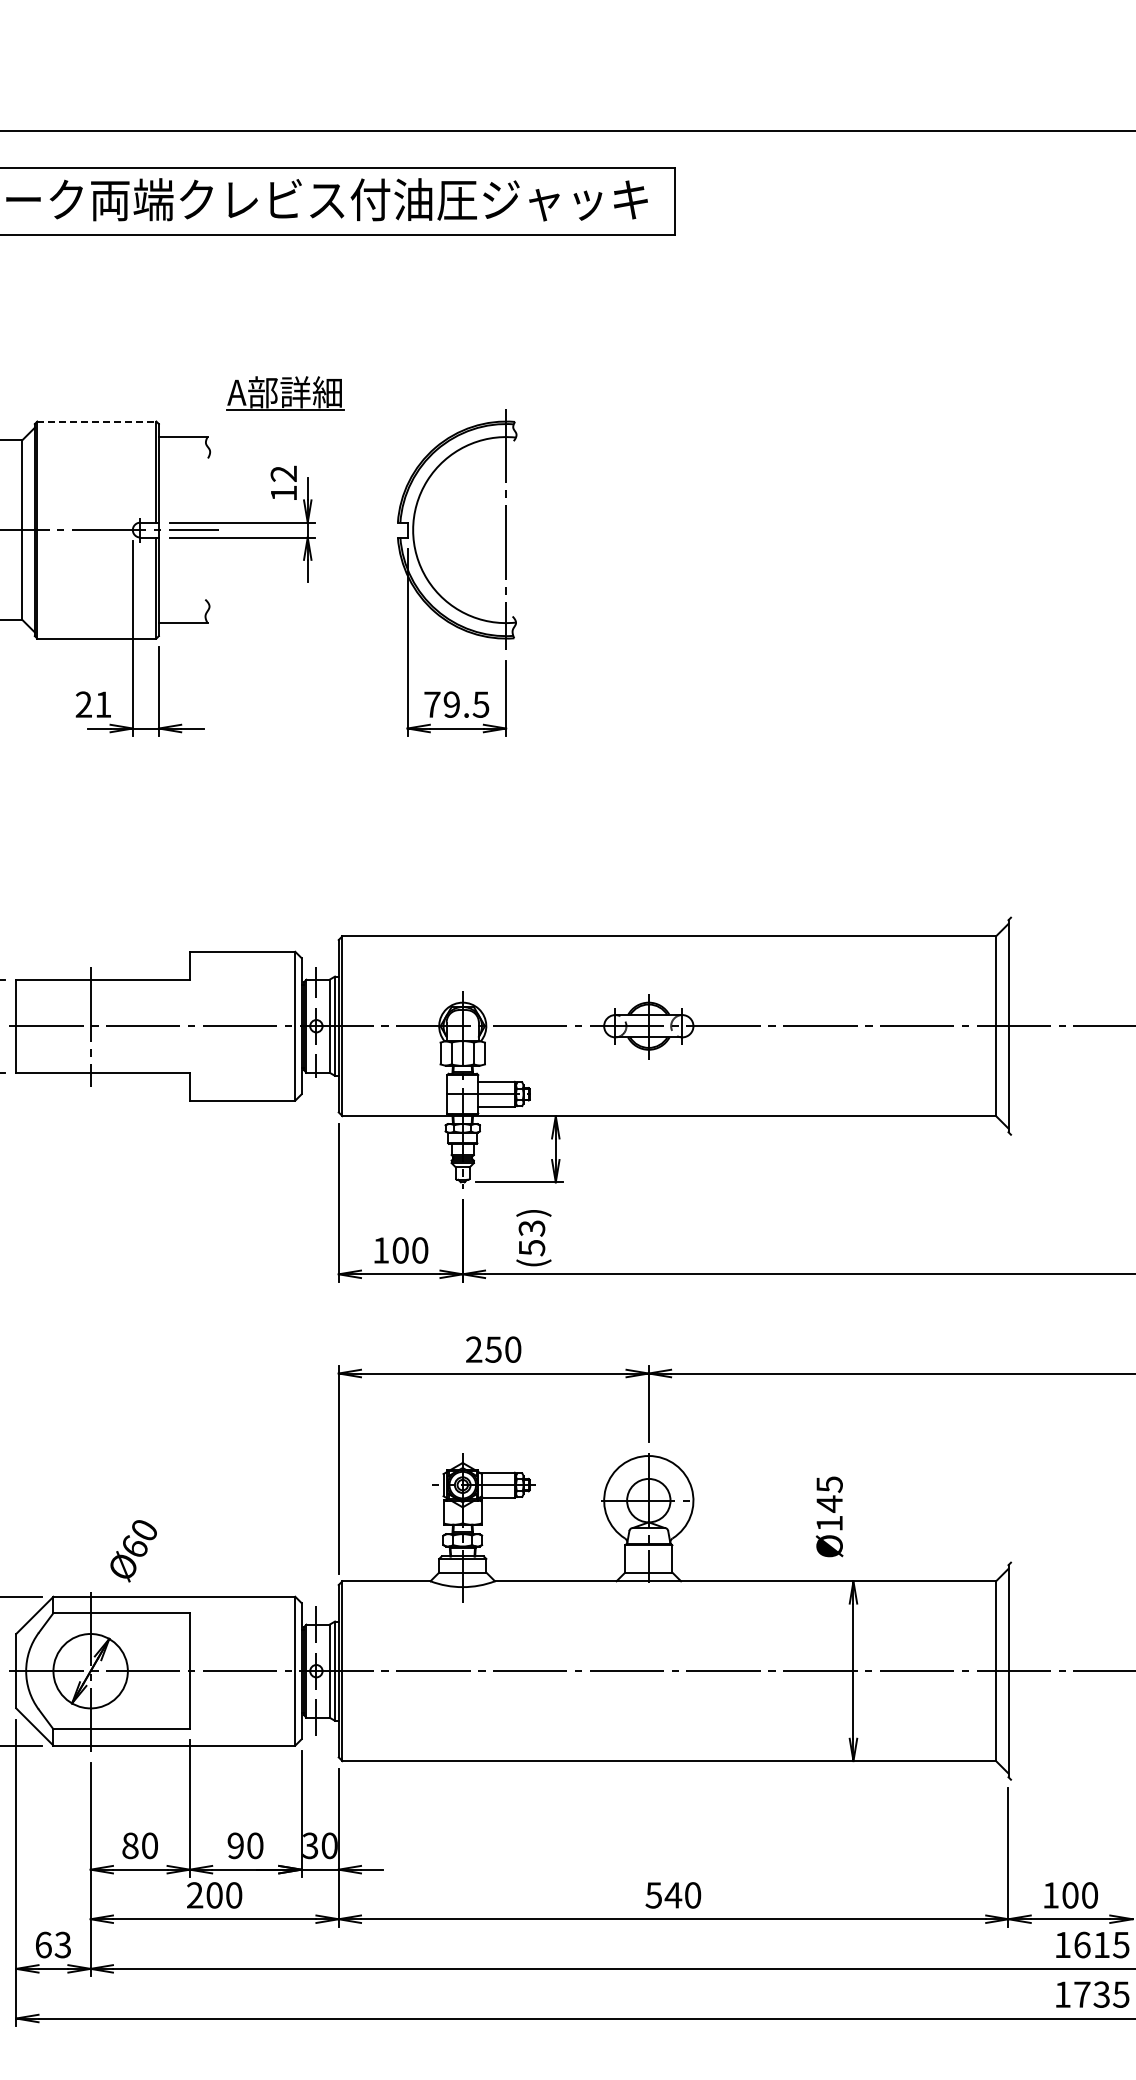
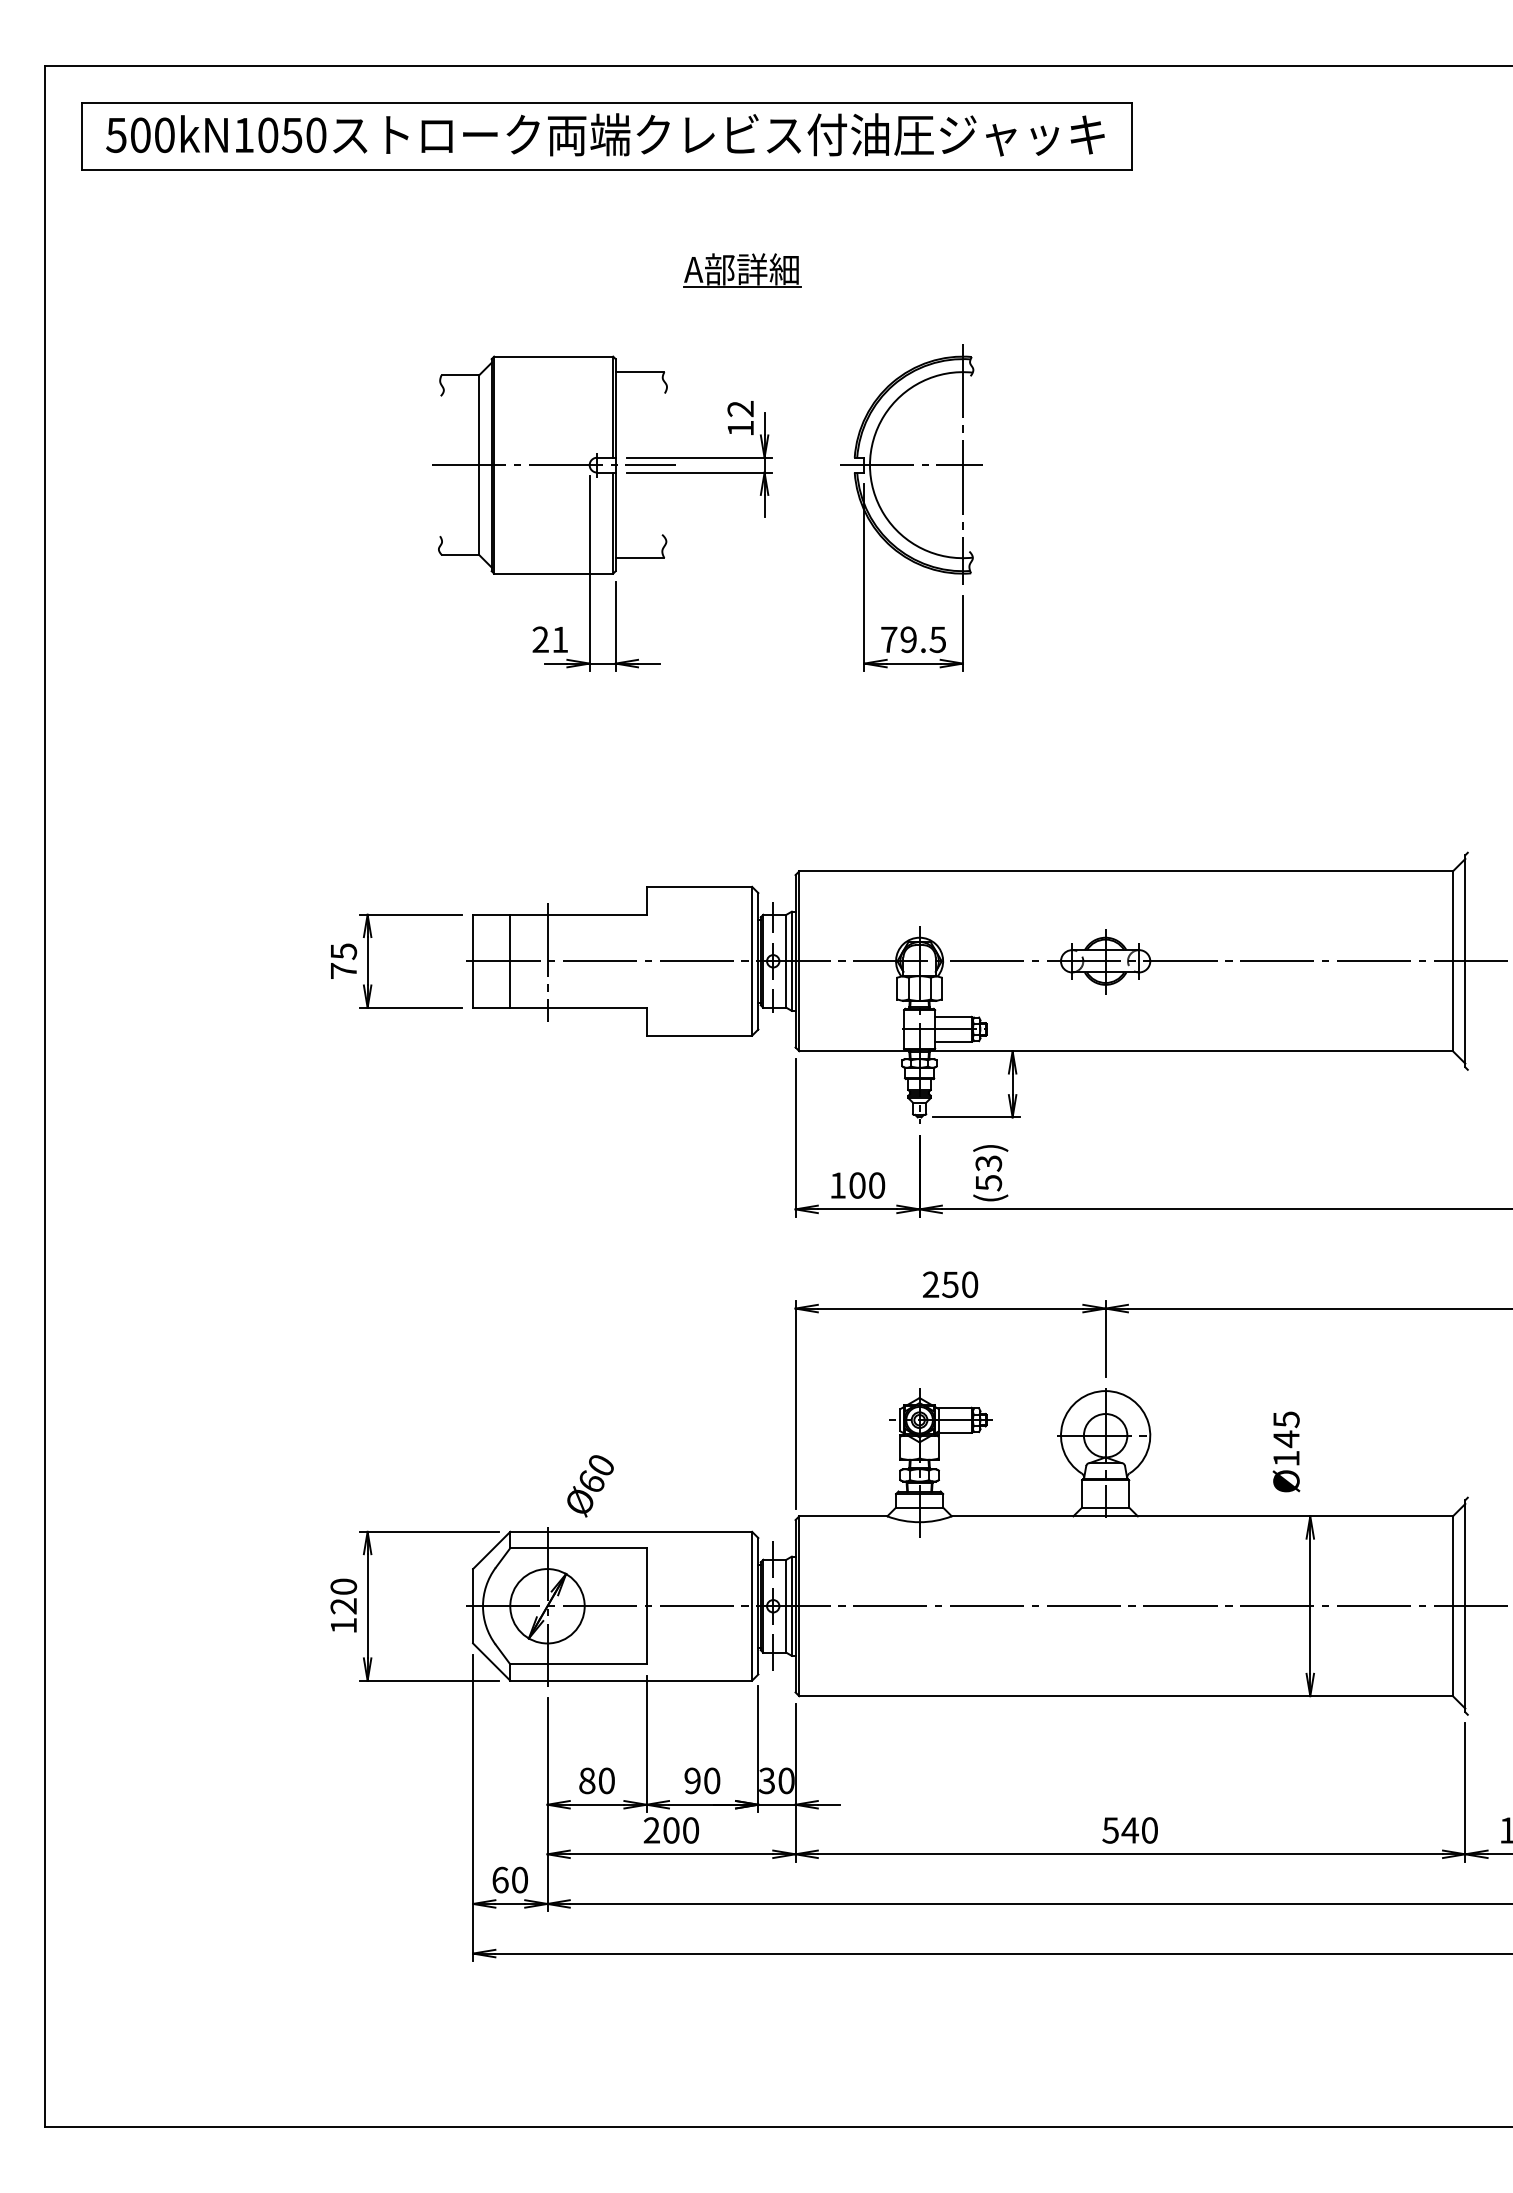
part: (285, 393) -> (742, 270), moved
line: (96, 421) -> (553, 356), dashed -> solid
line: (453, 530) -> (910, 465), added
line: (53, 1025) -> (510, 960), added
text: (62, 1944) -> (519, 1879), 63 -> 60

